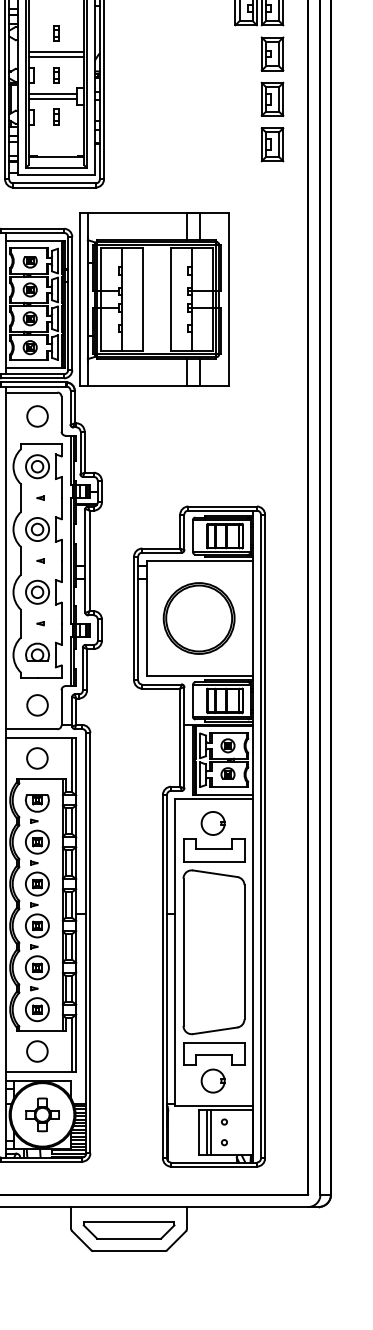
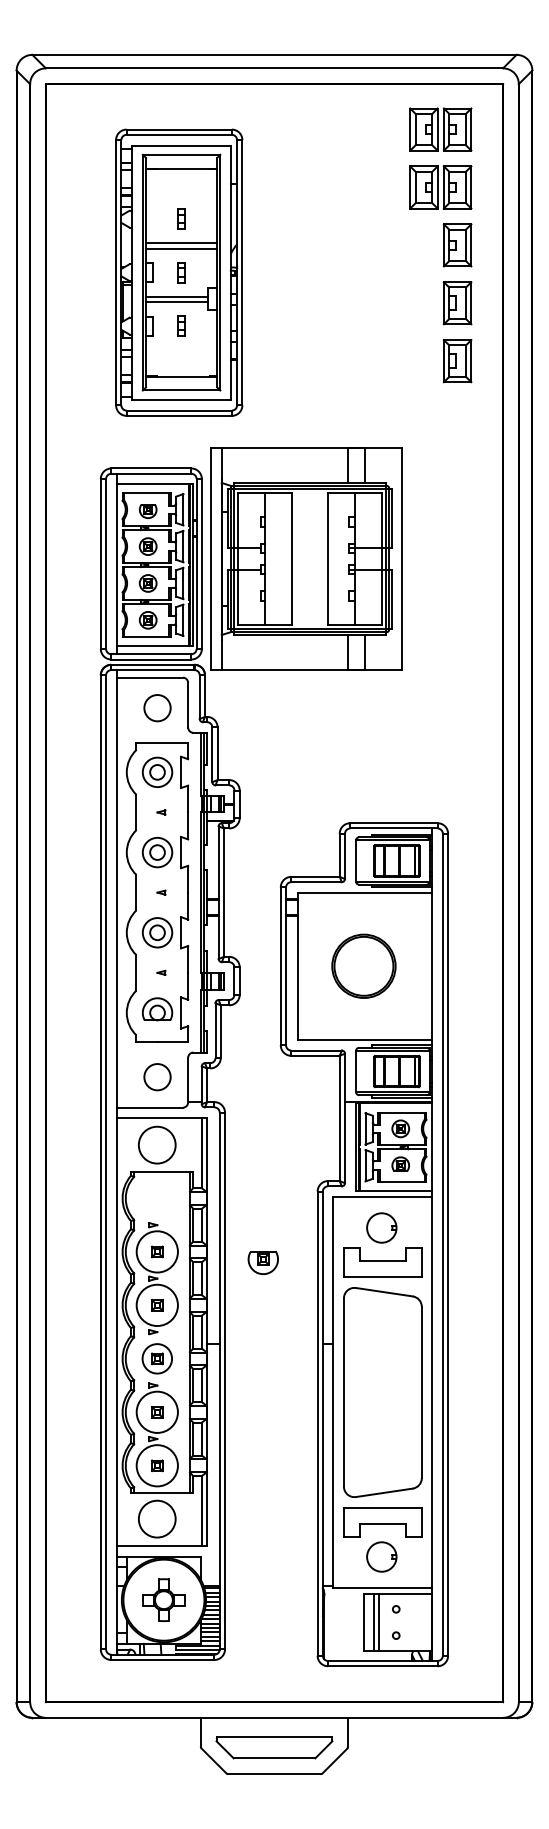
part: (198, 618) -> (363, 966), size x0.7
circle: (37, 758) -> (157, 1144), size x1.4
part: (36, 802) -> (262, 1262), moved
circle: (37, 841) -> (157, 1251), size x1.4
circle: (37, 884) -> (157, 1305), size x1.4
circle: (37, 967) -> (157, 1412), size x1.4
circle: (37, 1009) -> (157, 1465), size x1.4
circle: (37, 1051) -> (157, 1519), size x1.4

